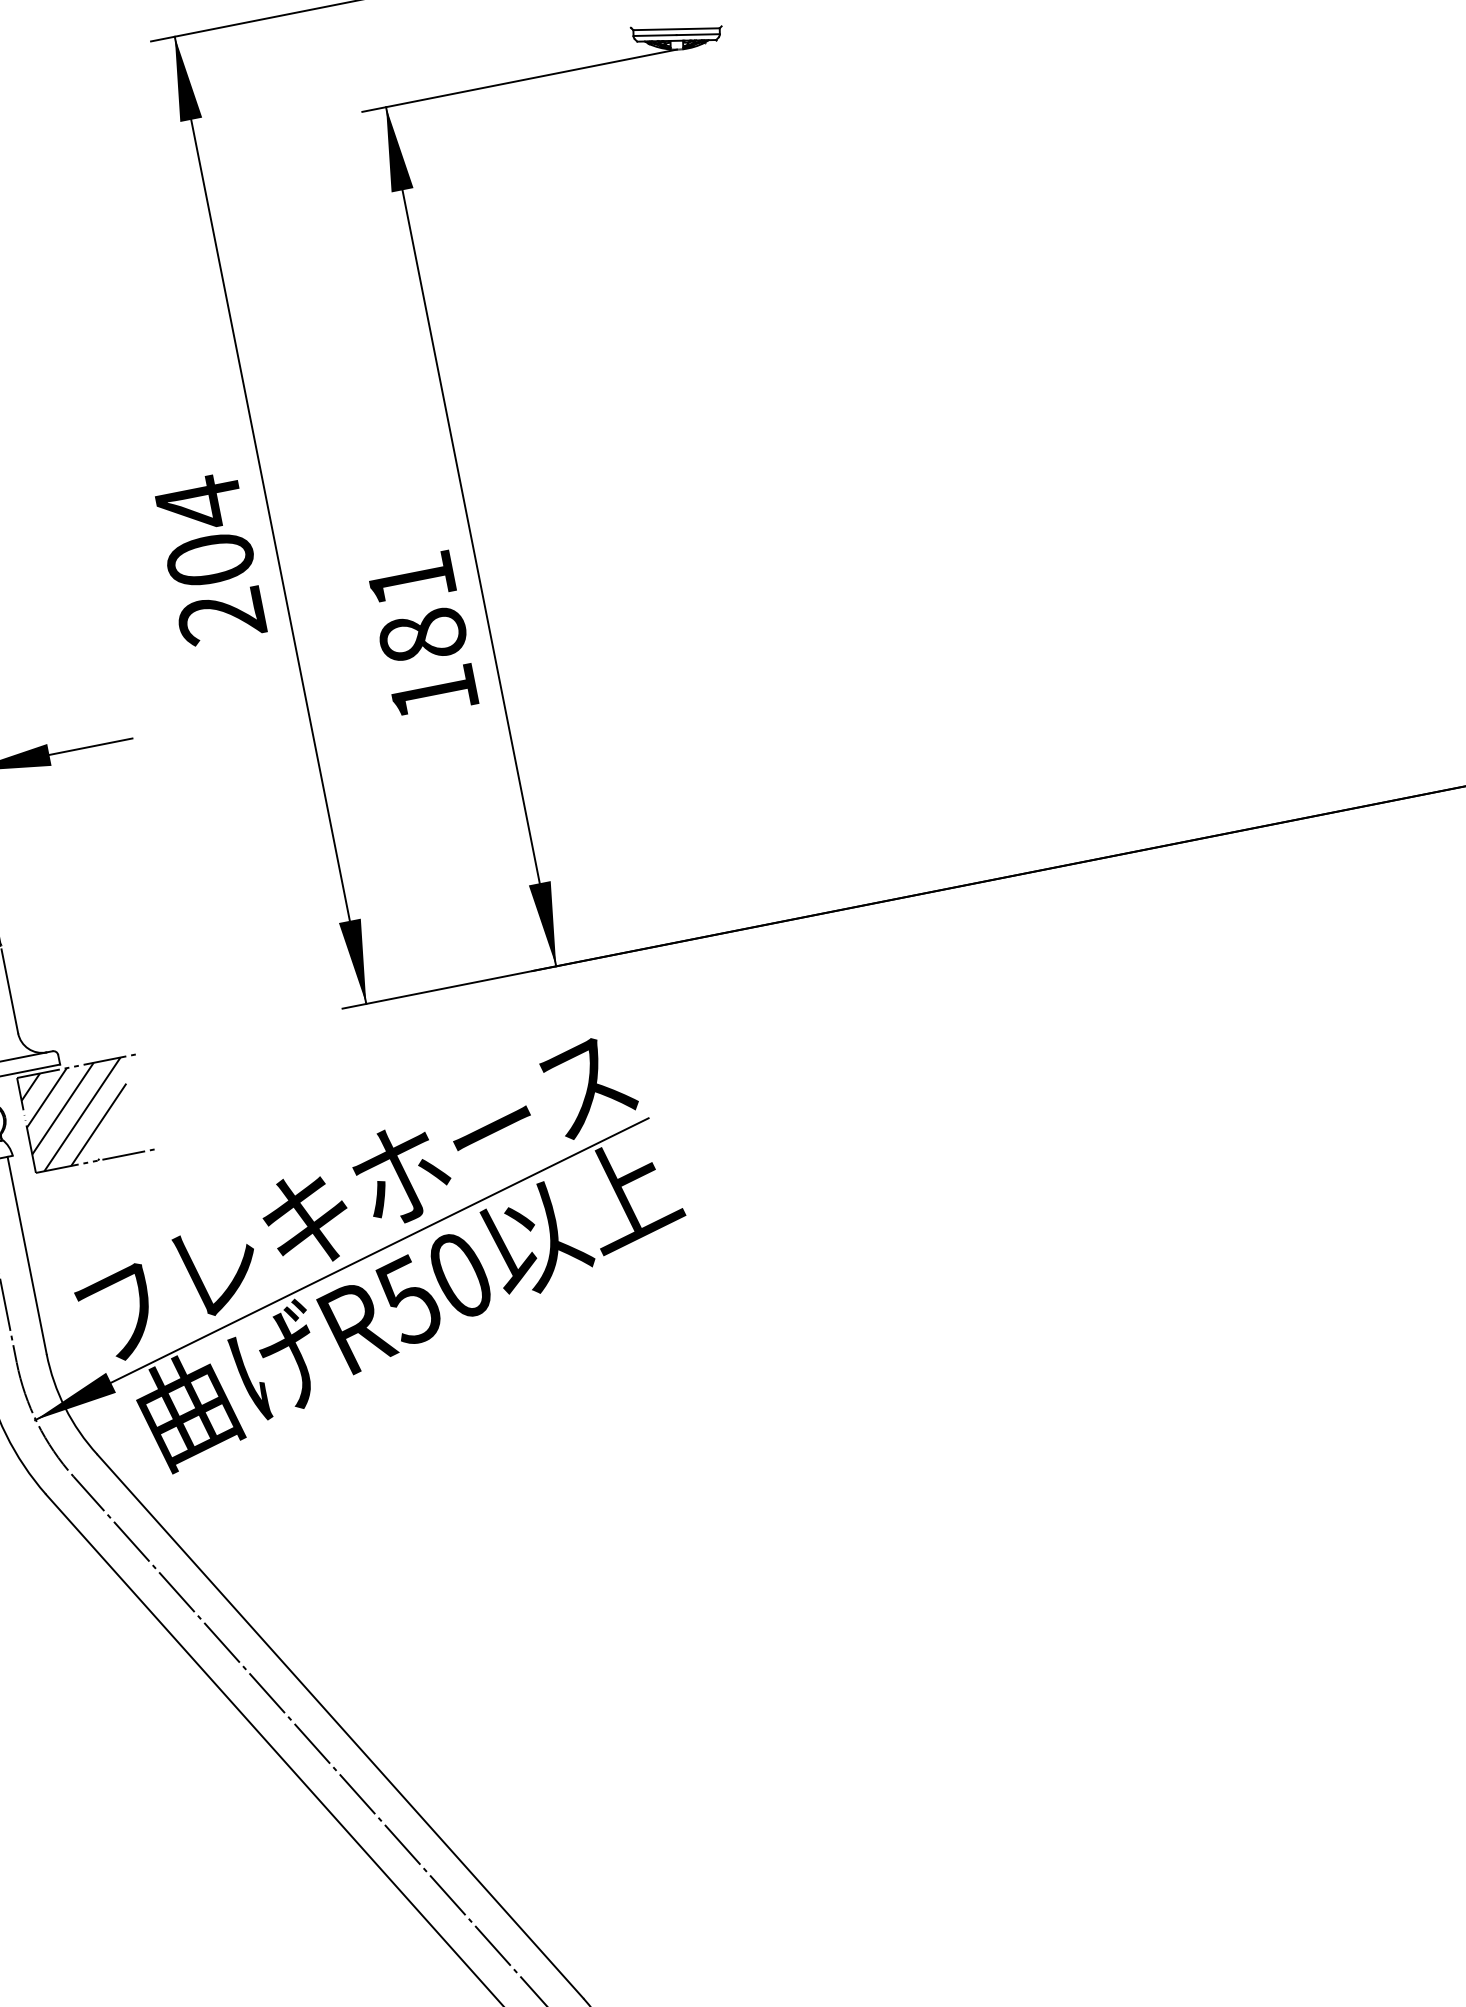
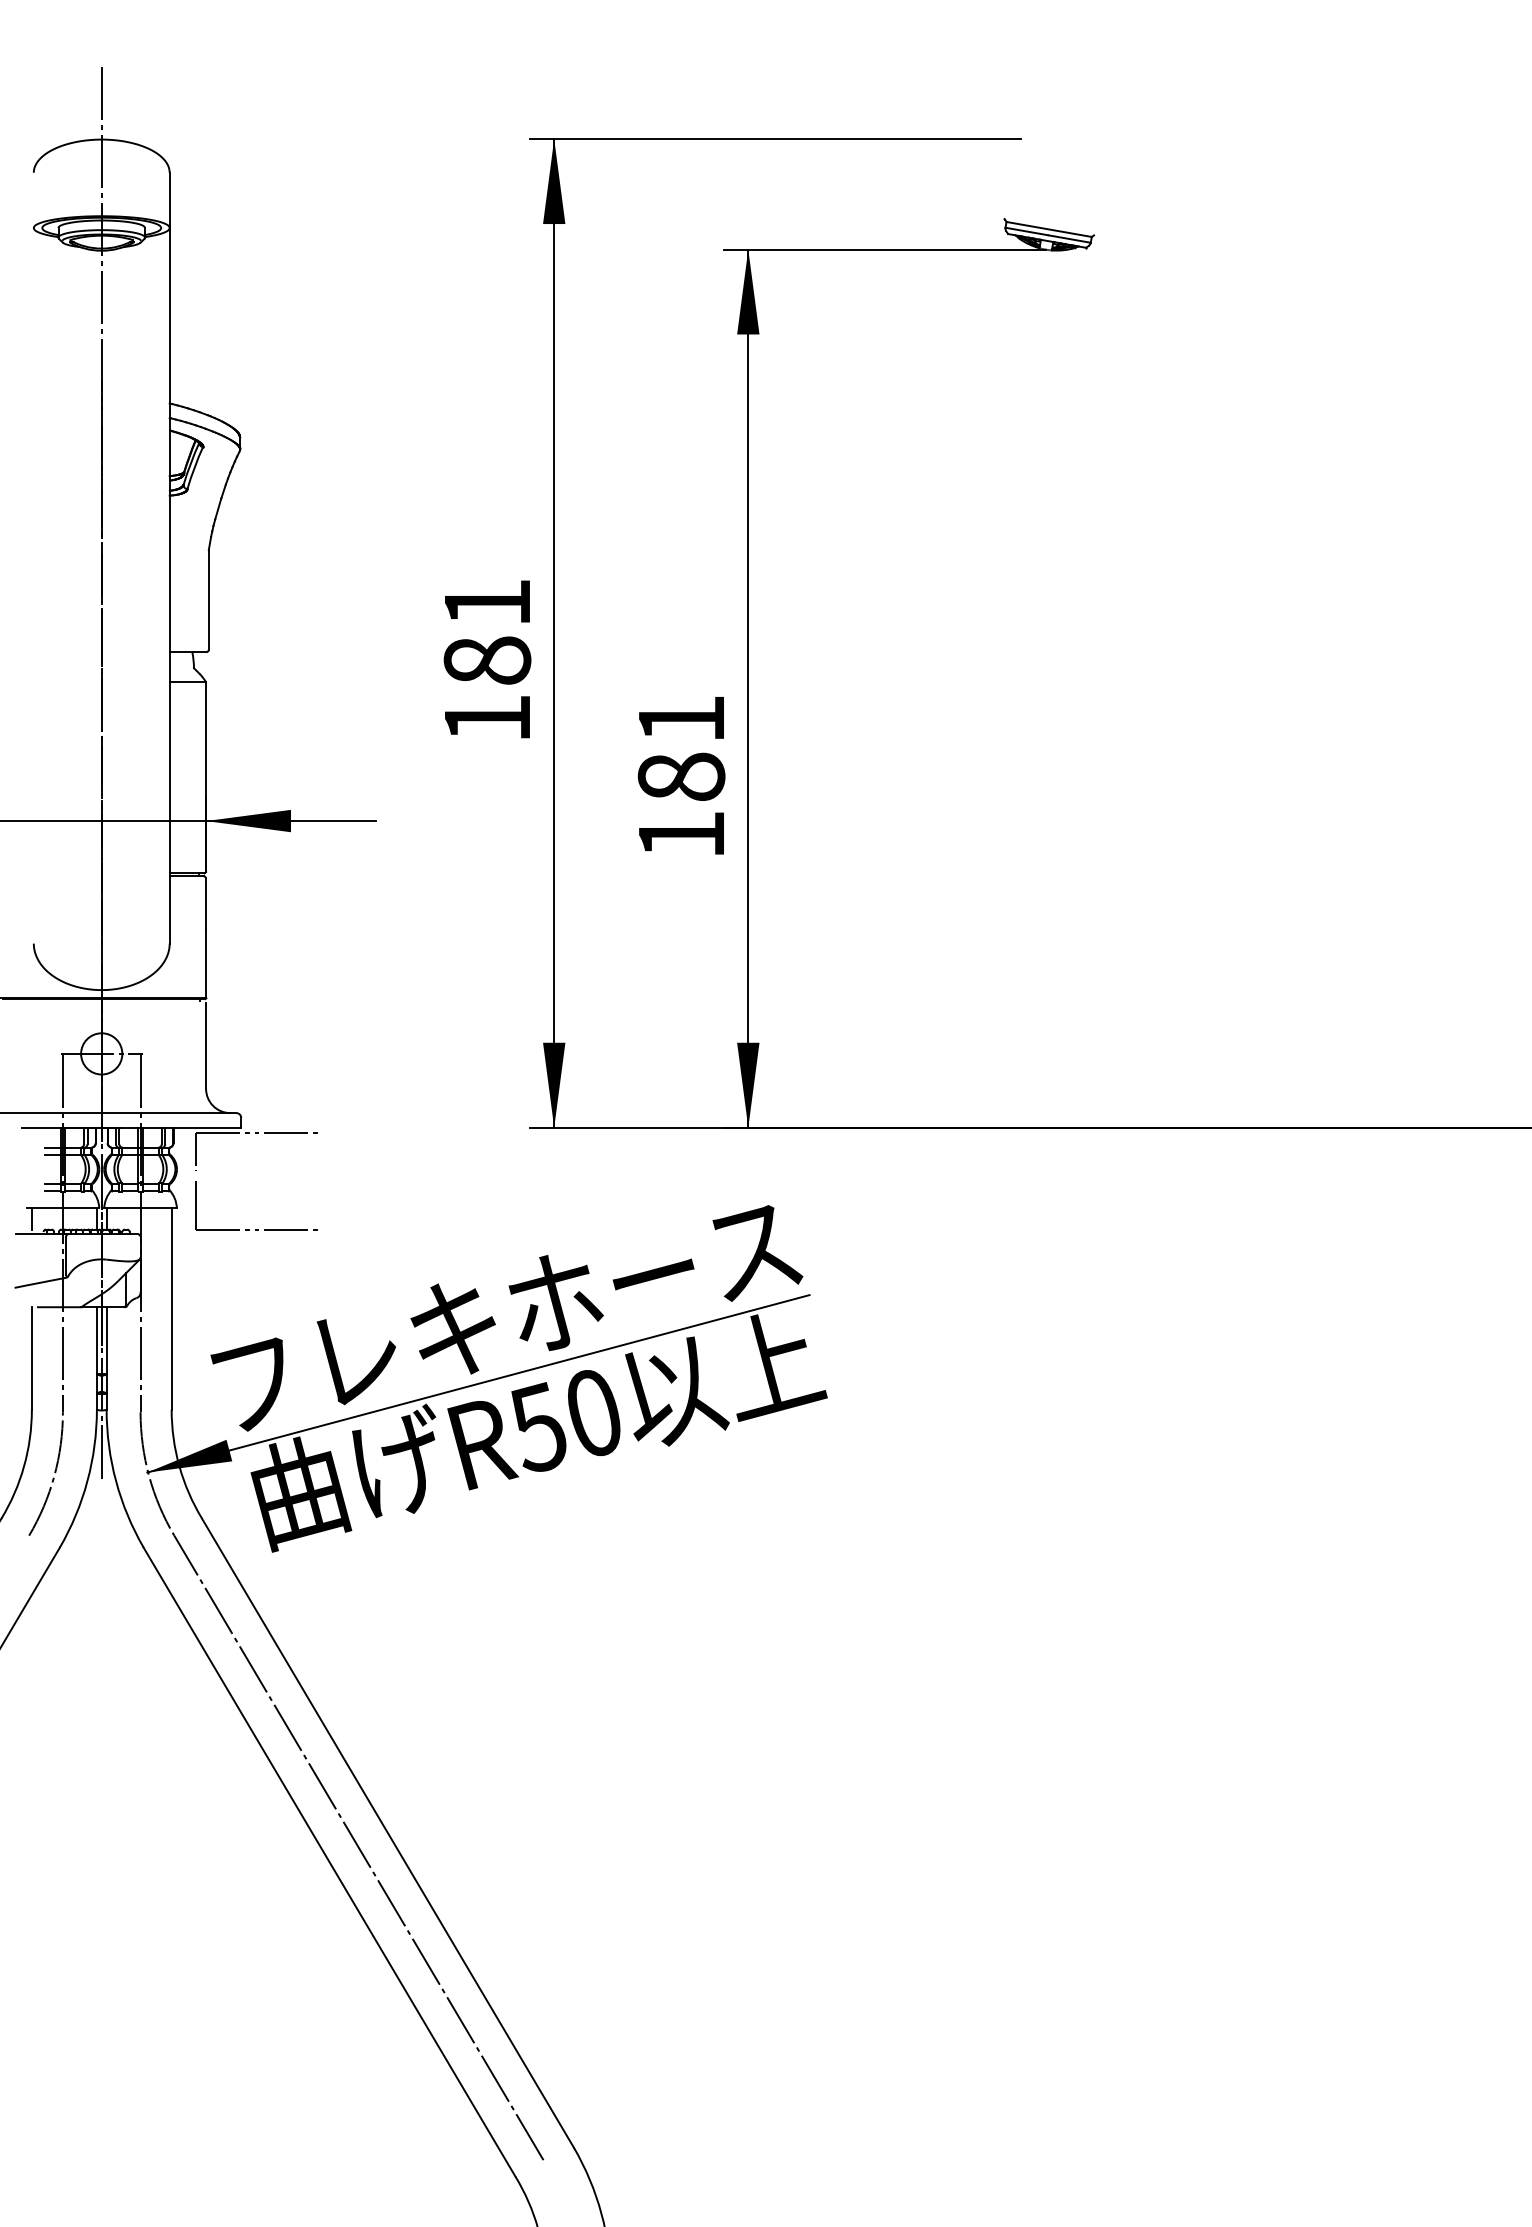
text: (210, 558) -> (487, 659), 204 -> 181
hatch: (78, 1114) -> (249, 1180), removed

